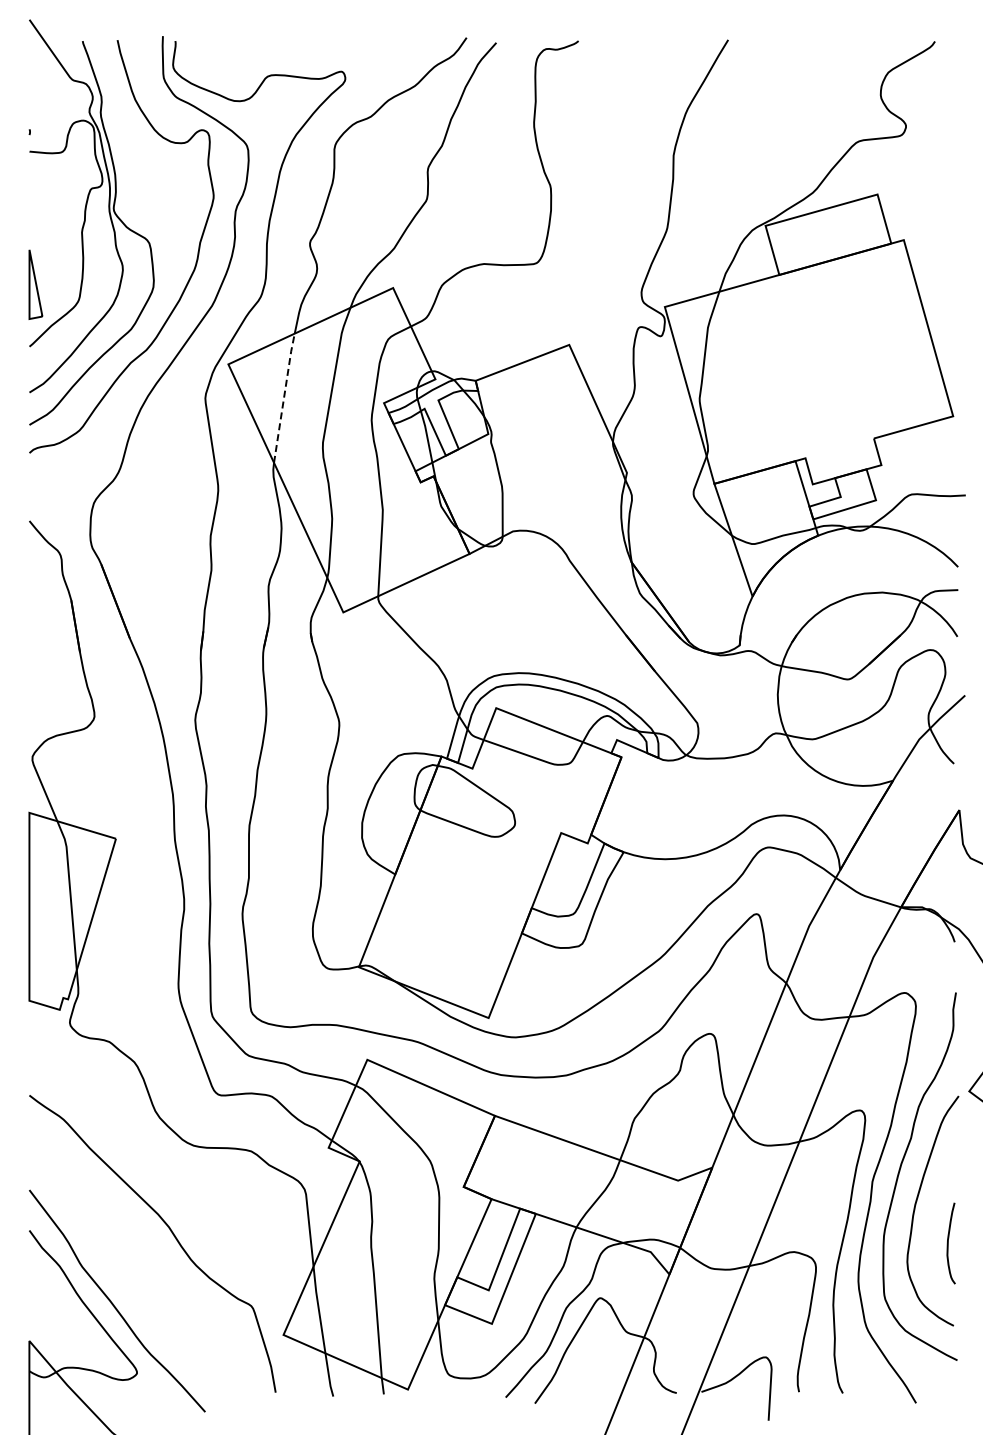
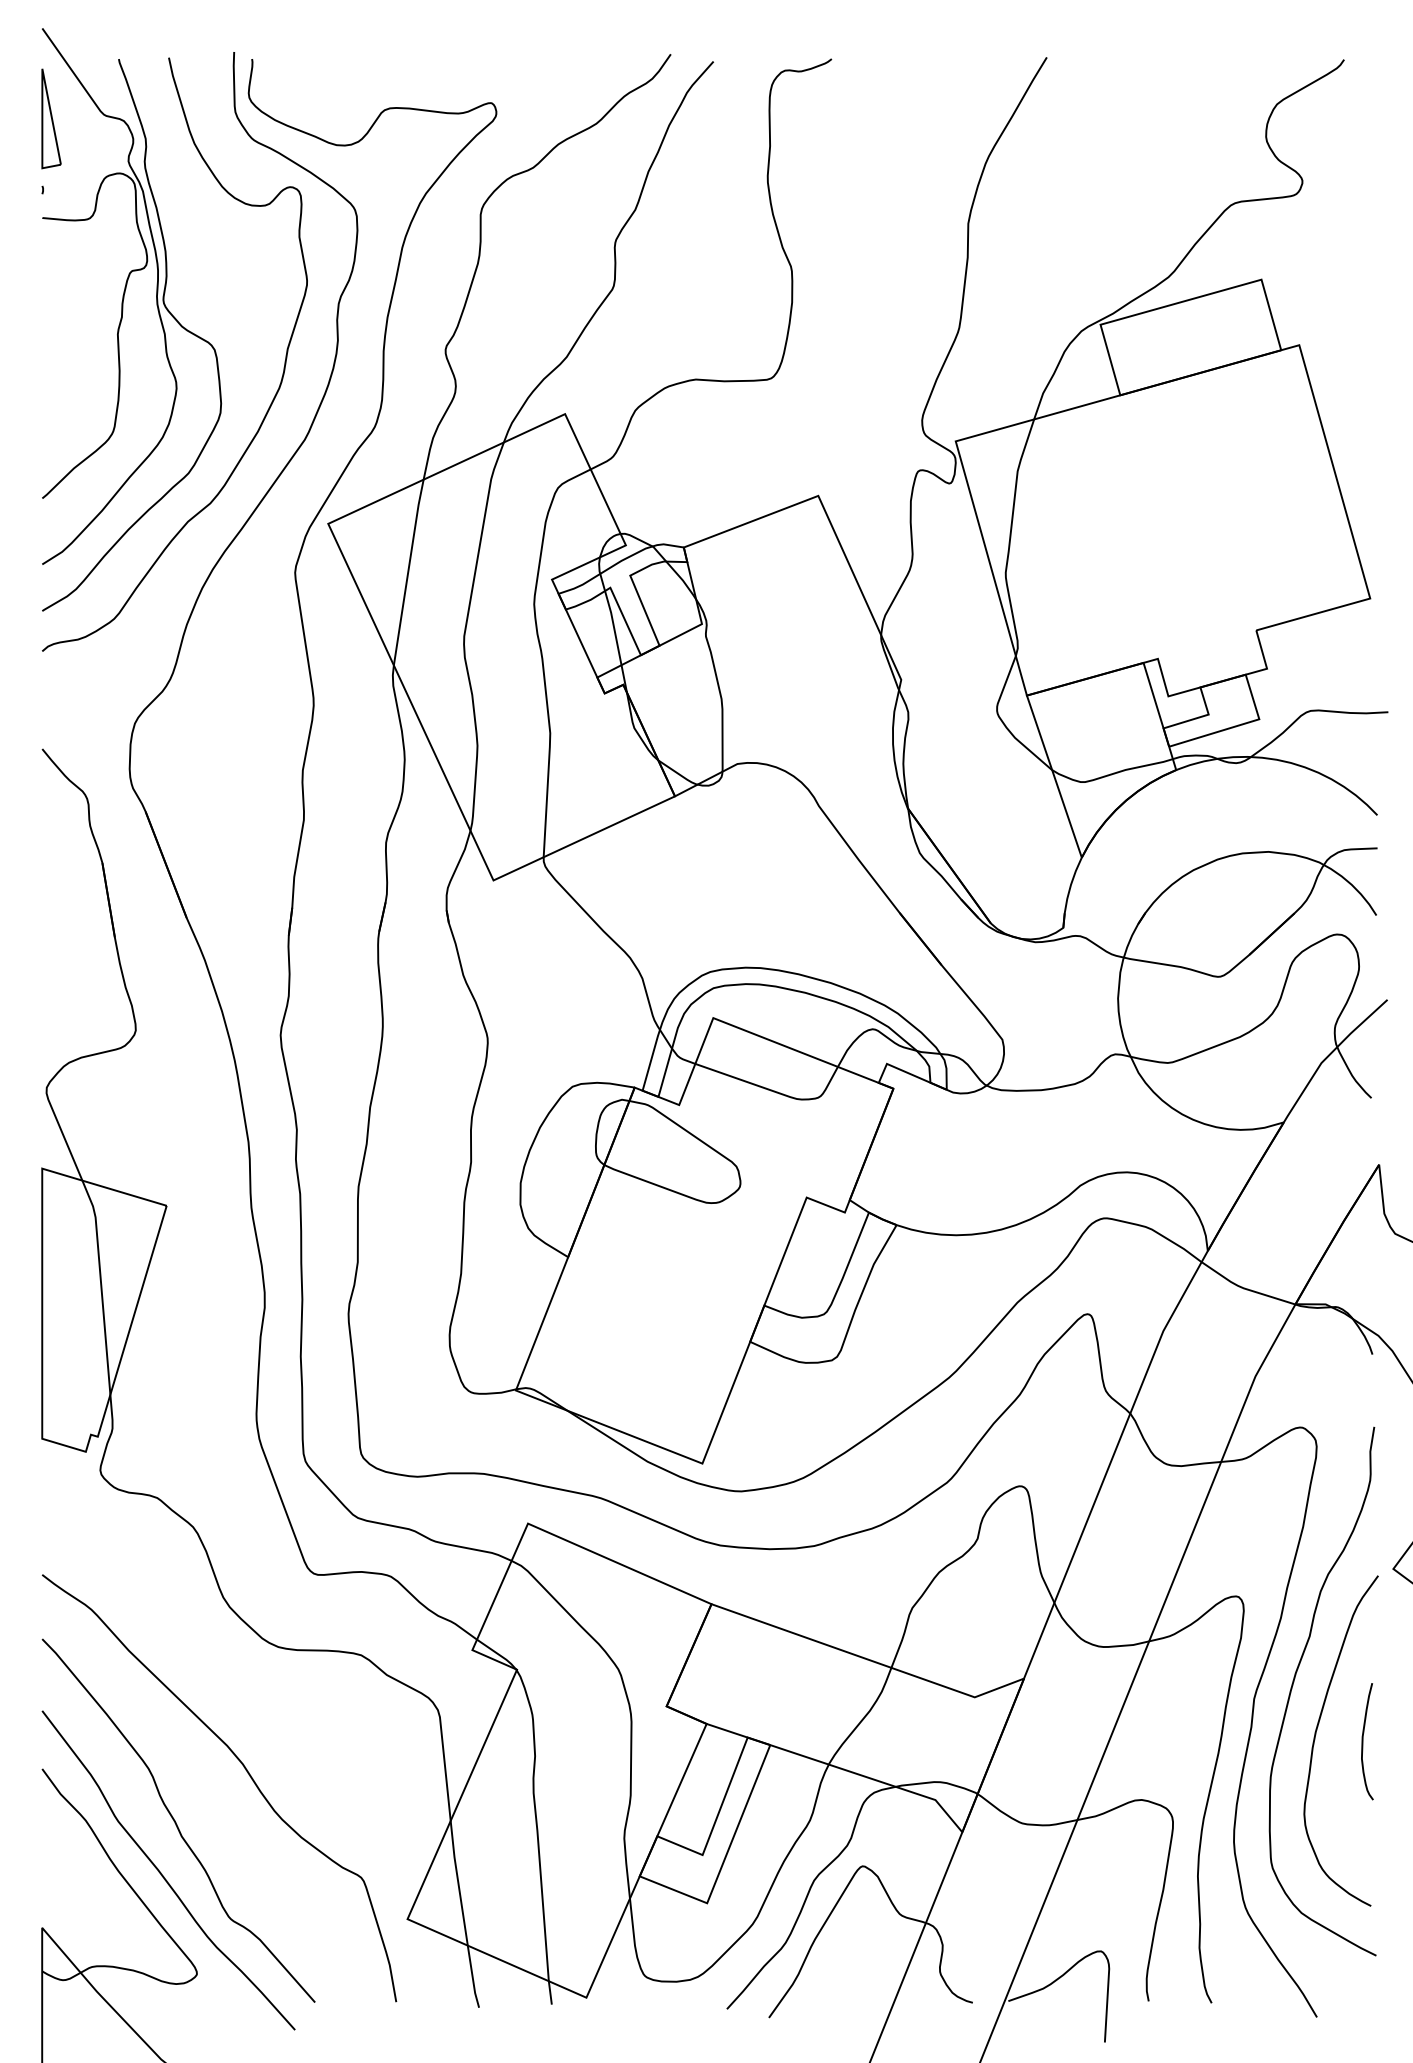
part: (35, 284) -> (50, 118), moved
line: (284, 397) -> (408, 571), dashed -> solid
curve: (948, 1243) -> (1363, 1741), moved
curve: (122, 1266) -> (176, 1820), added

